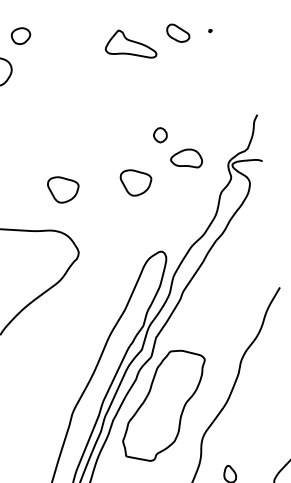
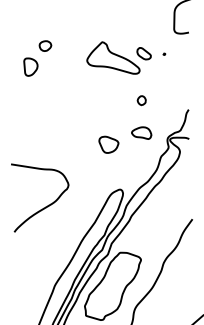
part: (130, 43) -> (113, 57), size x1.67
part: (159, 135) -> (141, 100), moved
part: (62, 189) -> (62, 144), removed

